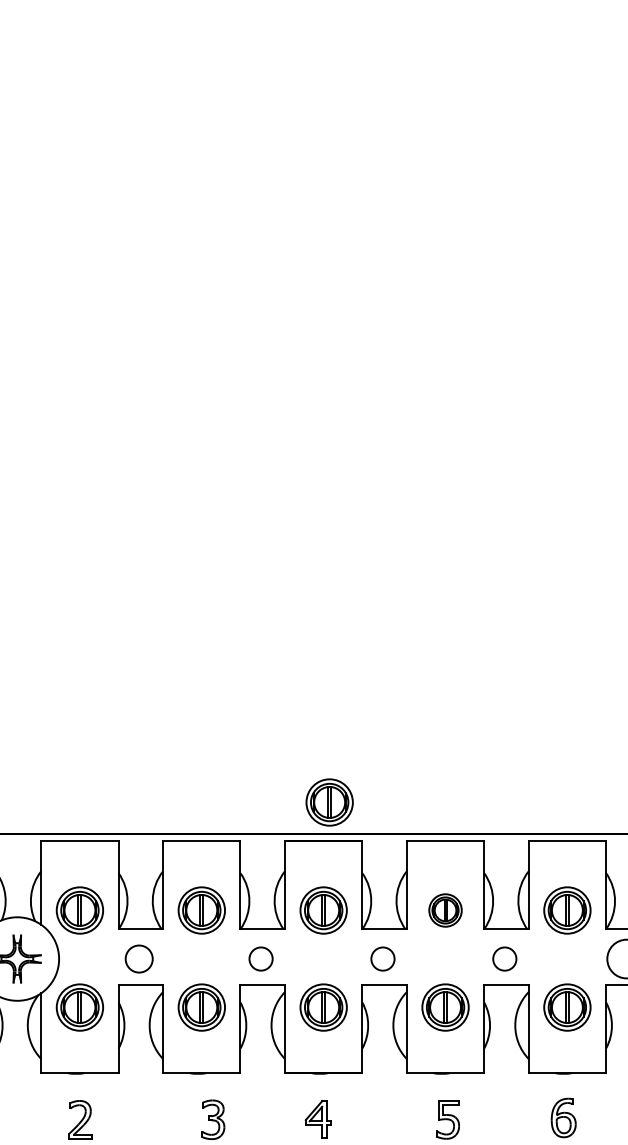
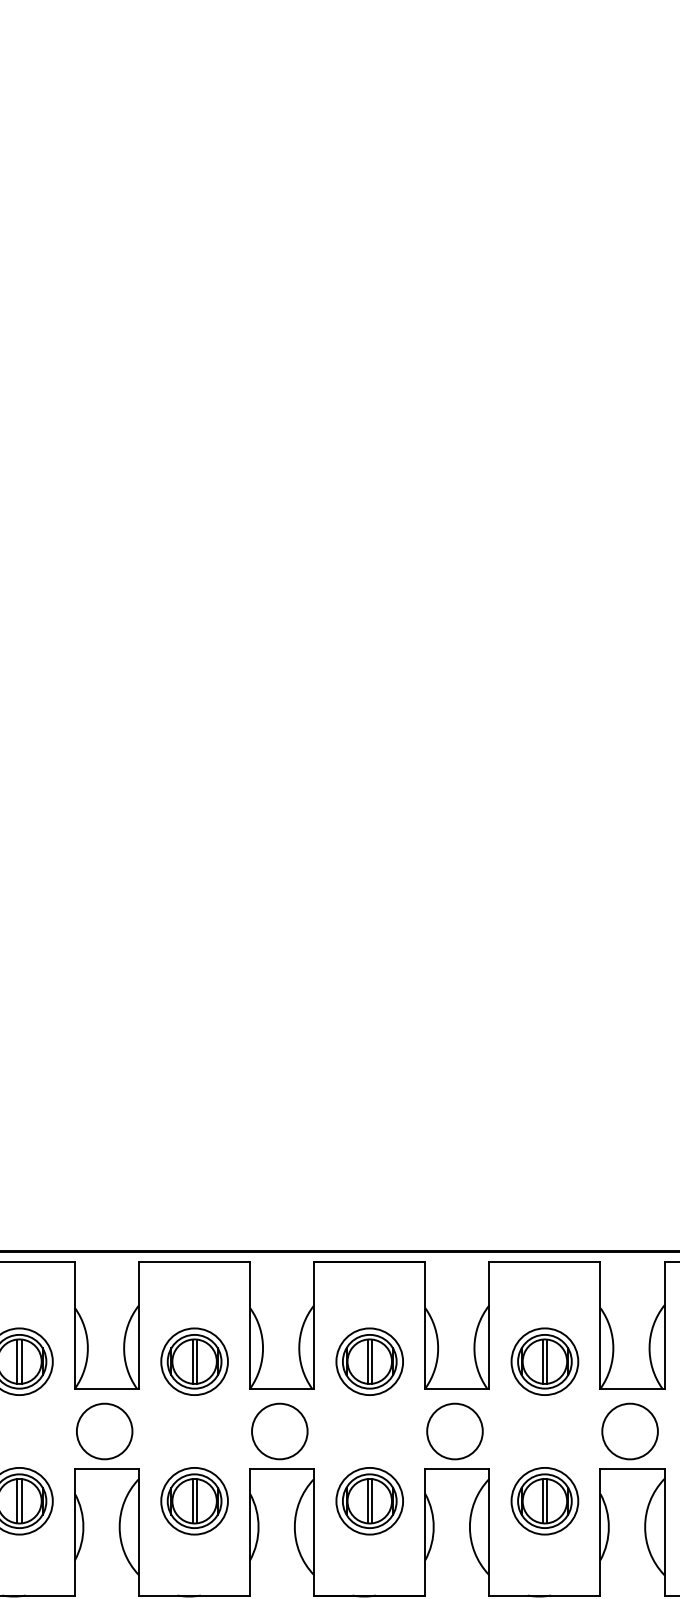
part: (329, 802) -> (378, 1206), removed
part: (445, 910) -> (544, 1361), size x1.43
circle: (138, 958) -> (103, 1430), size x1.43
circle: (260, 958) -> (278, 1430), size x1.67
circle: (382, 958) -> (454, 1430), size x1.67
circle: (504, 958) -> (629, 1430), size x1.67

